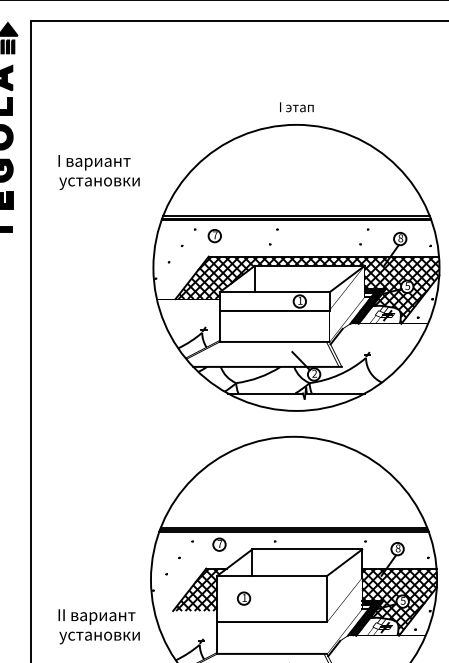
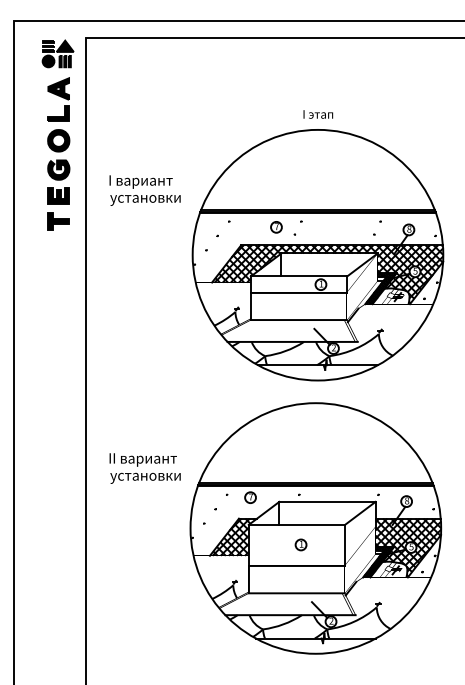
text: (98, 172) -> (144, 190), moved
part: (214, 236) -> (276, 227), moved
part: (243, 598) -> (300, 544), moved
text: (98, 626) -> (144, 468), moved

